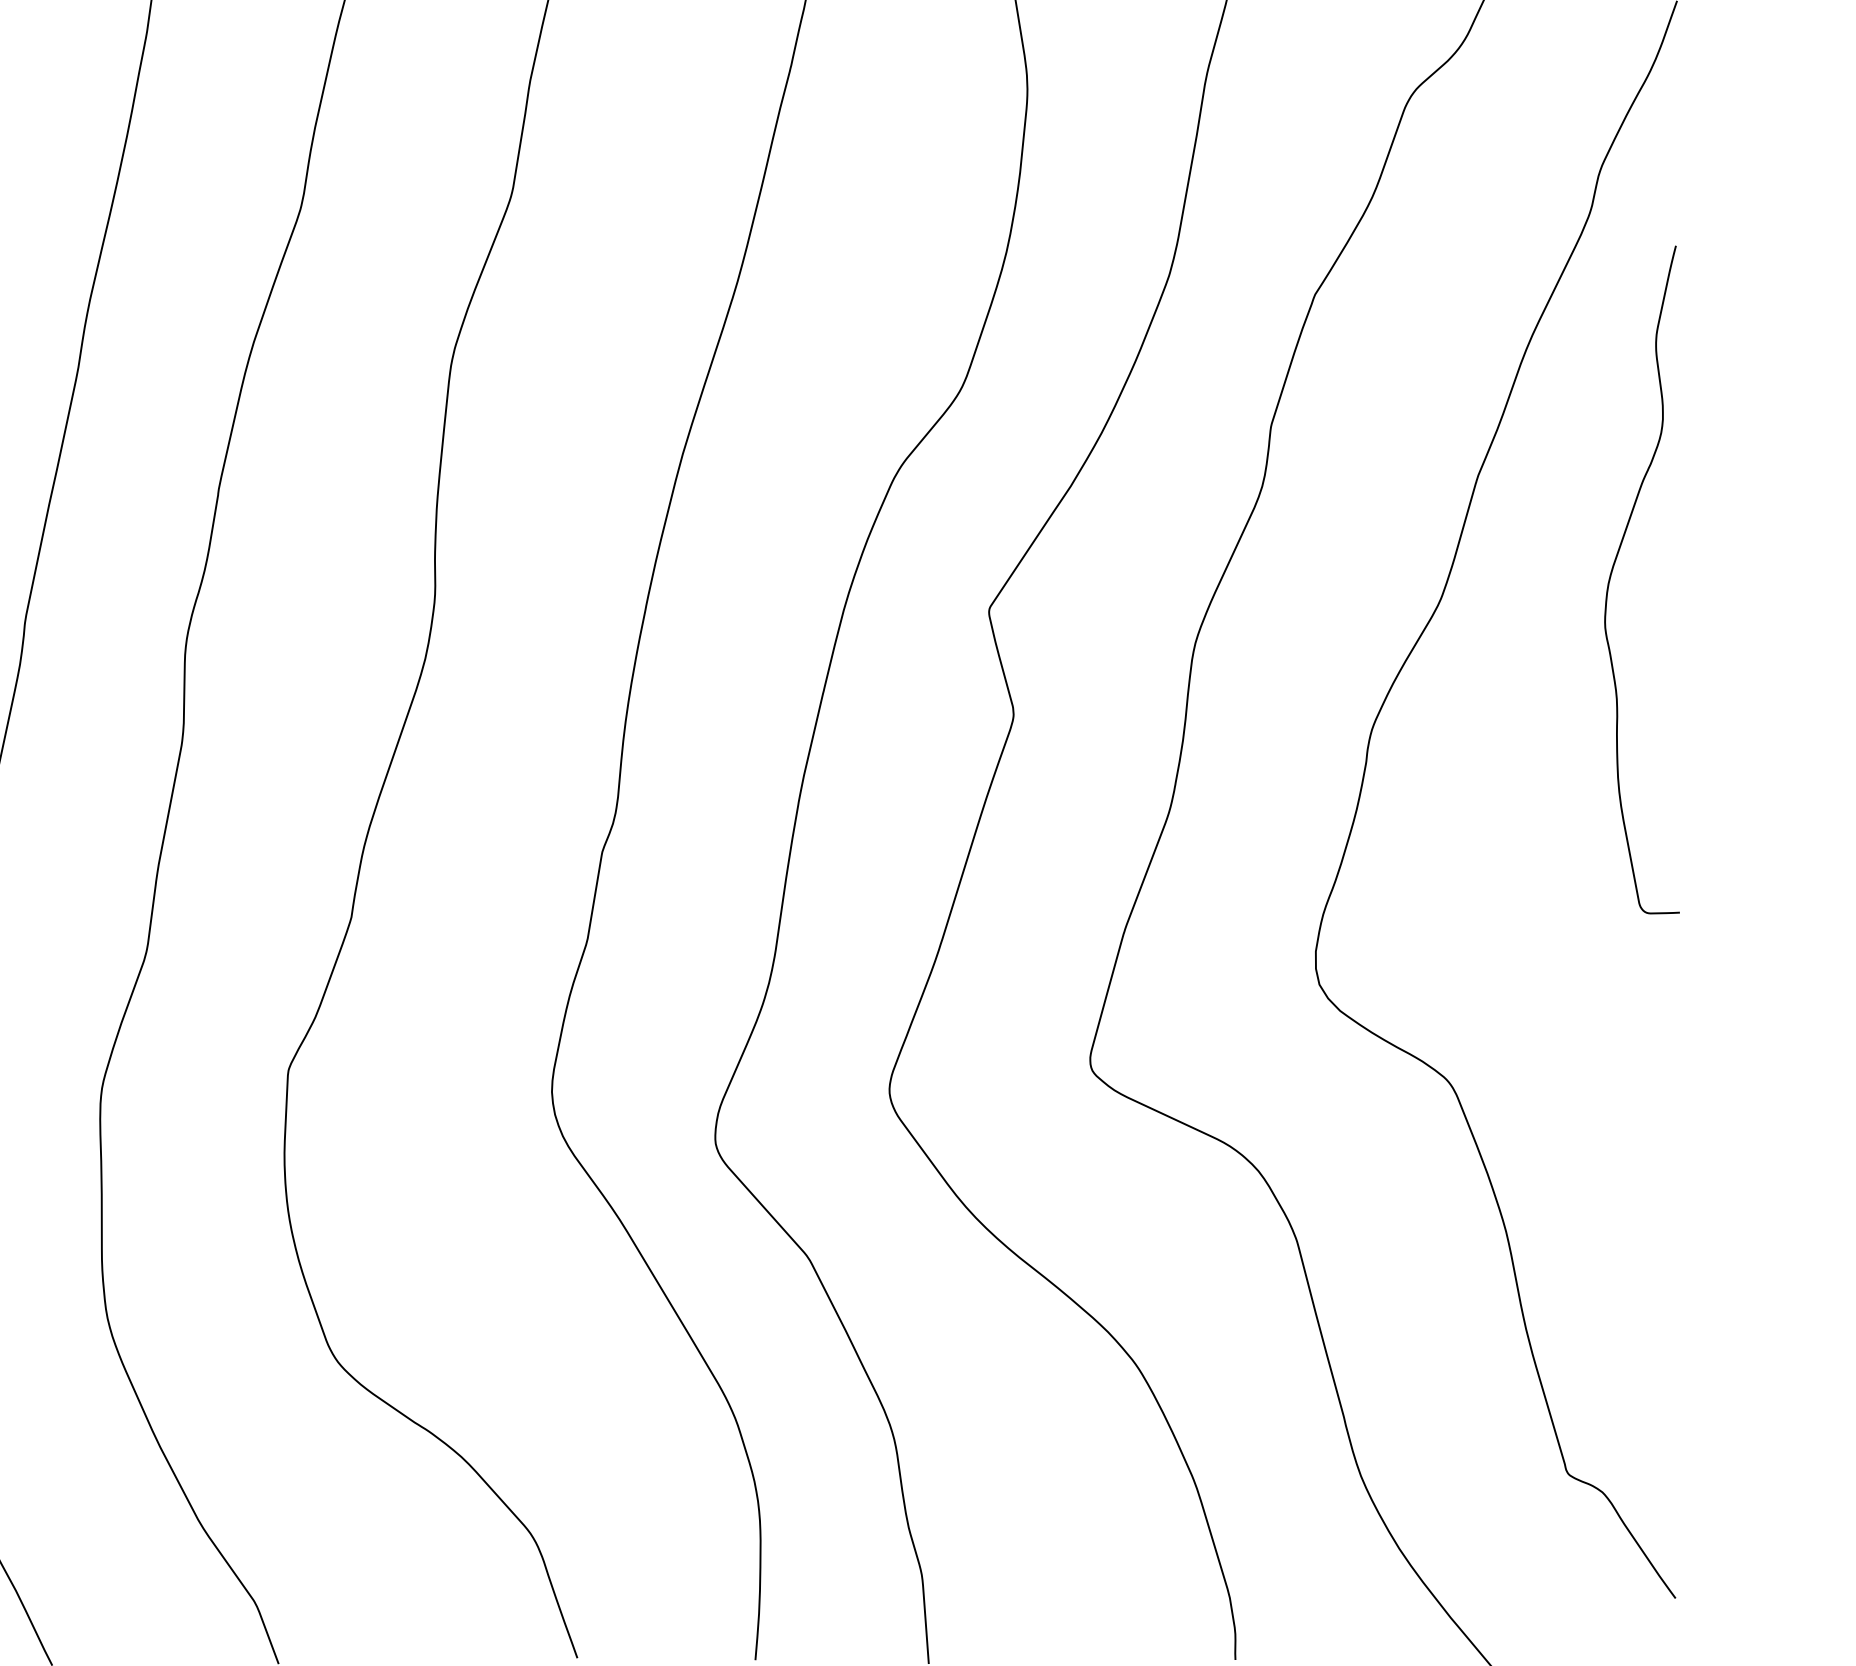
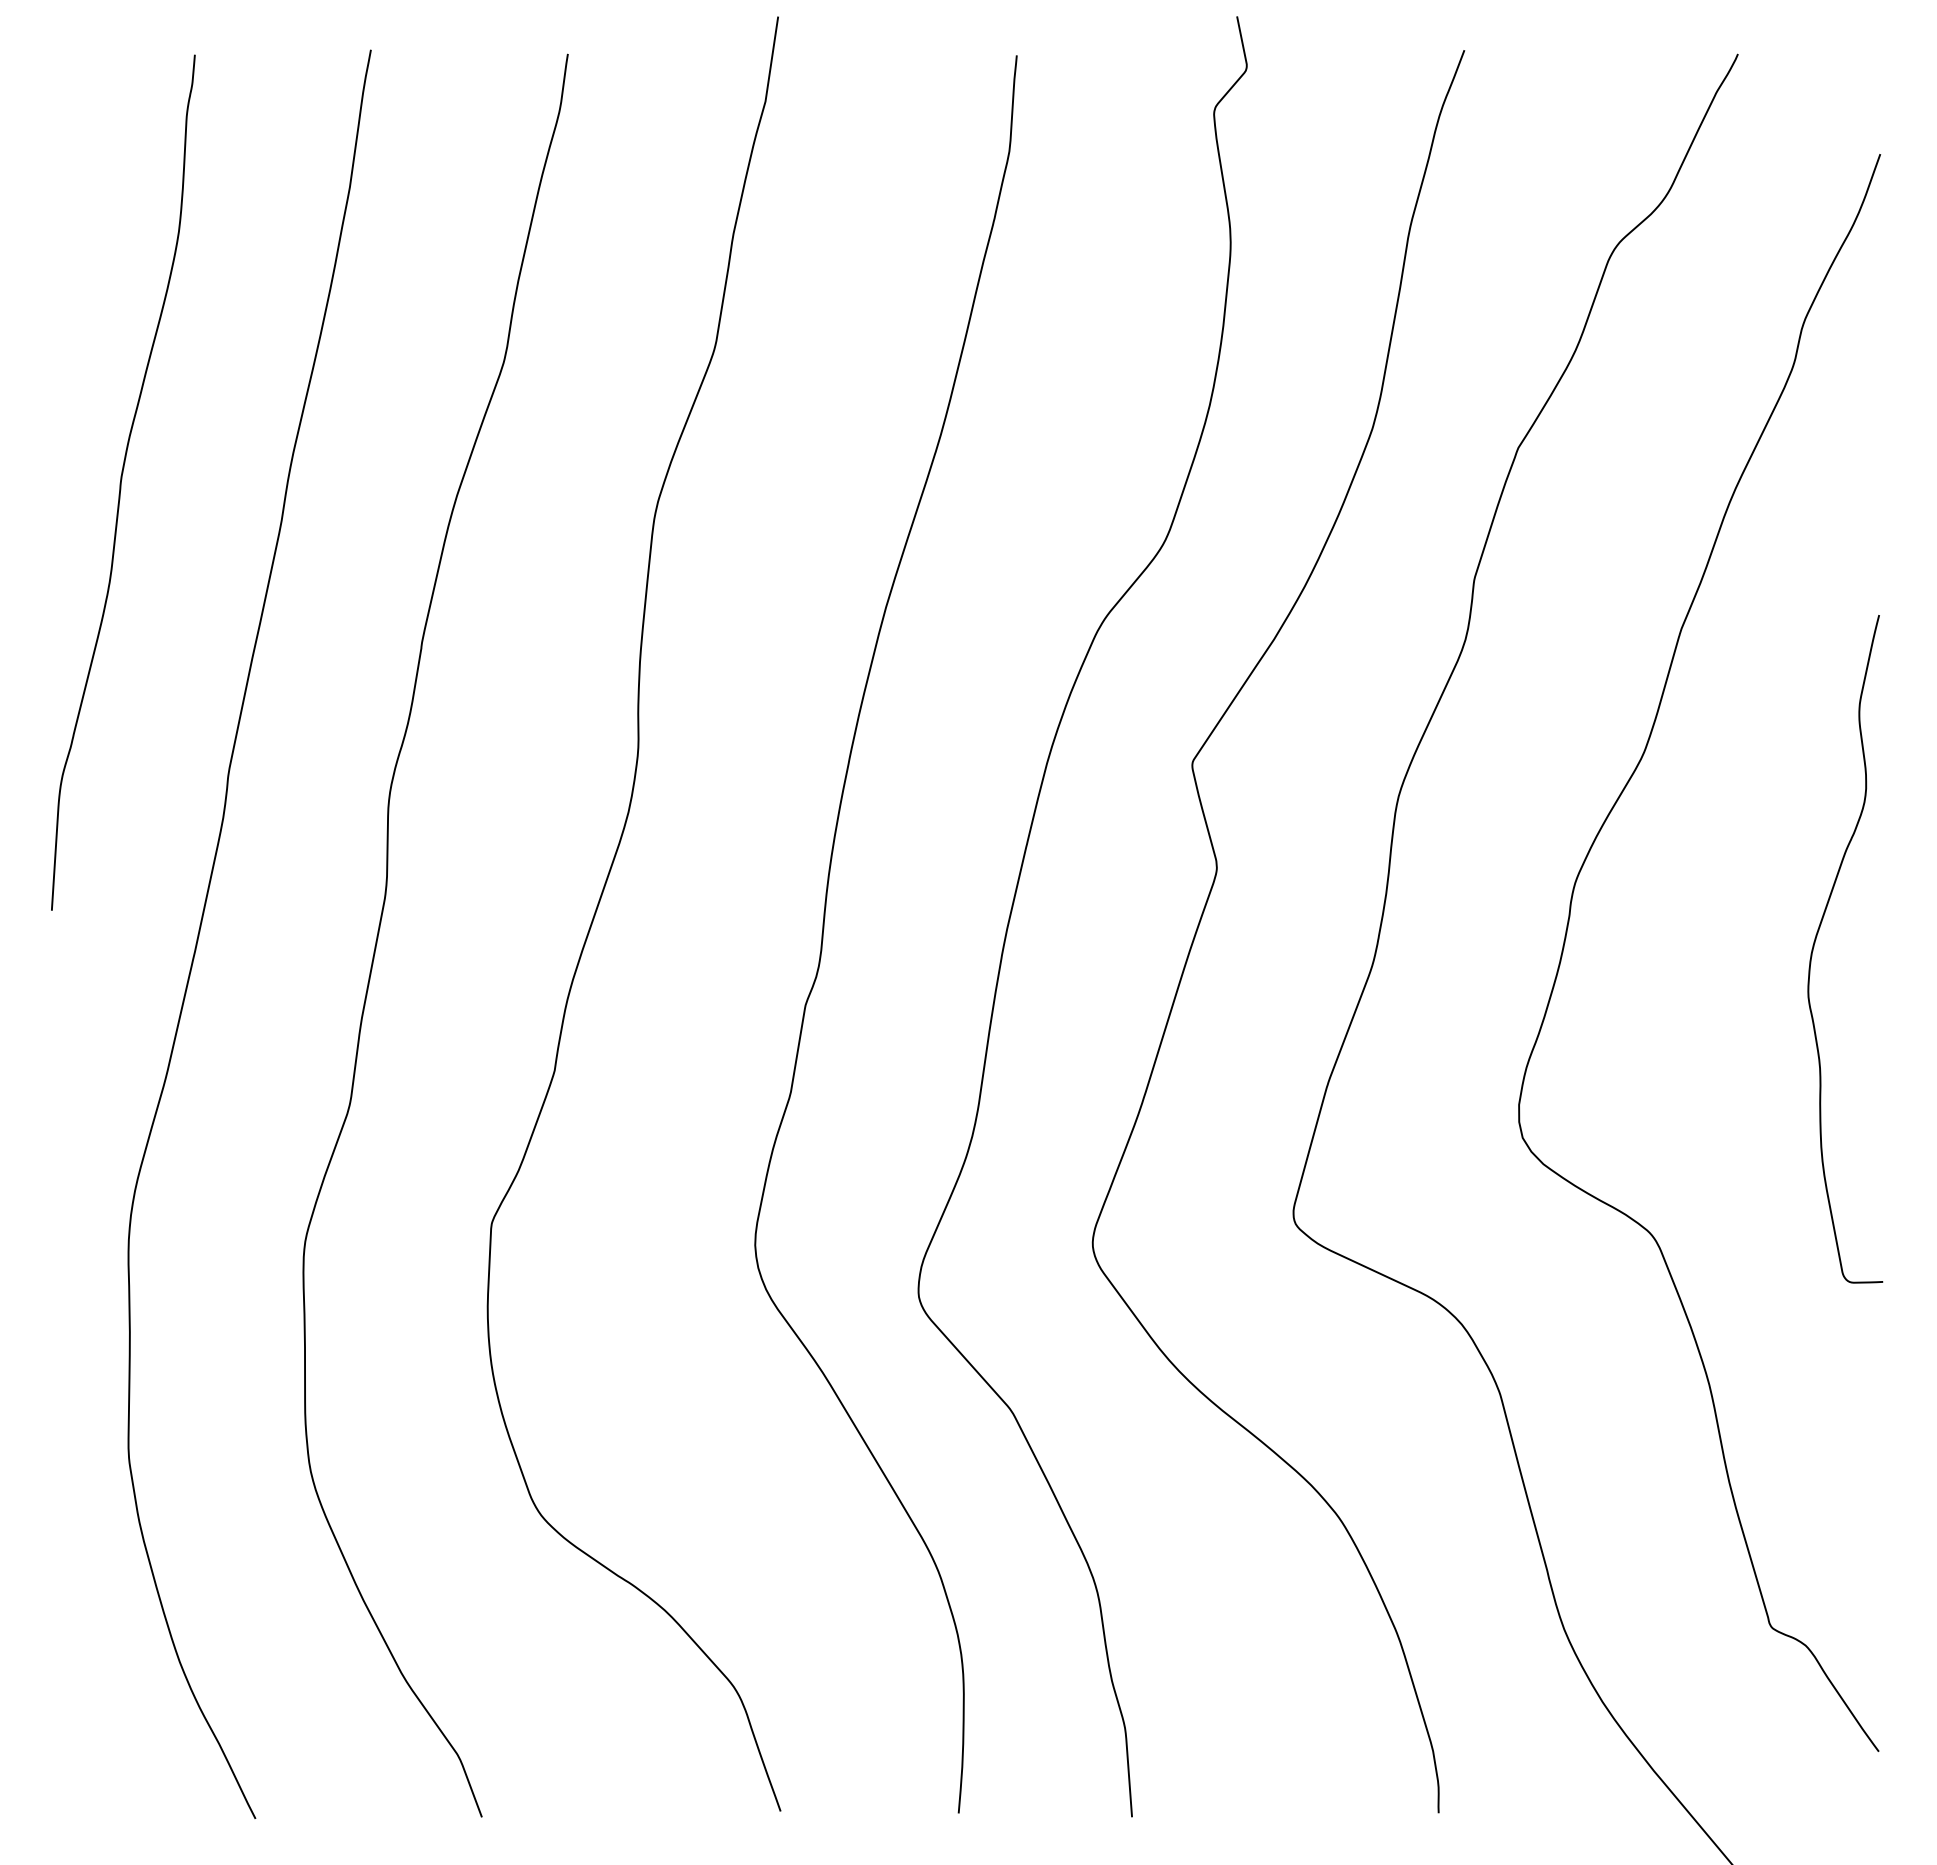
curve: (1612, 574) -> (1815, 943), moved

